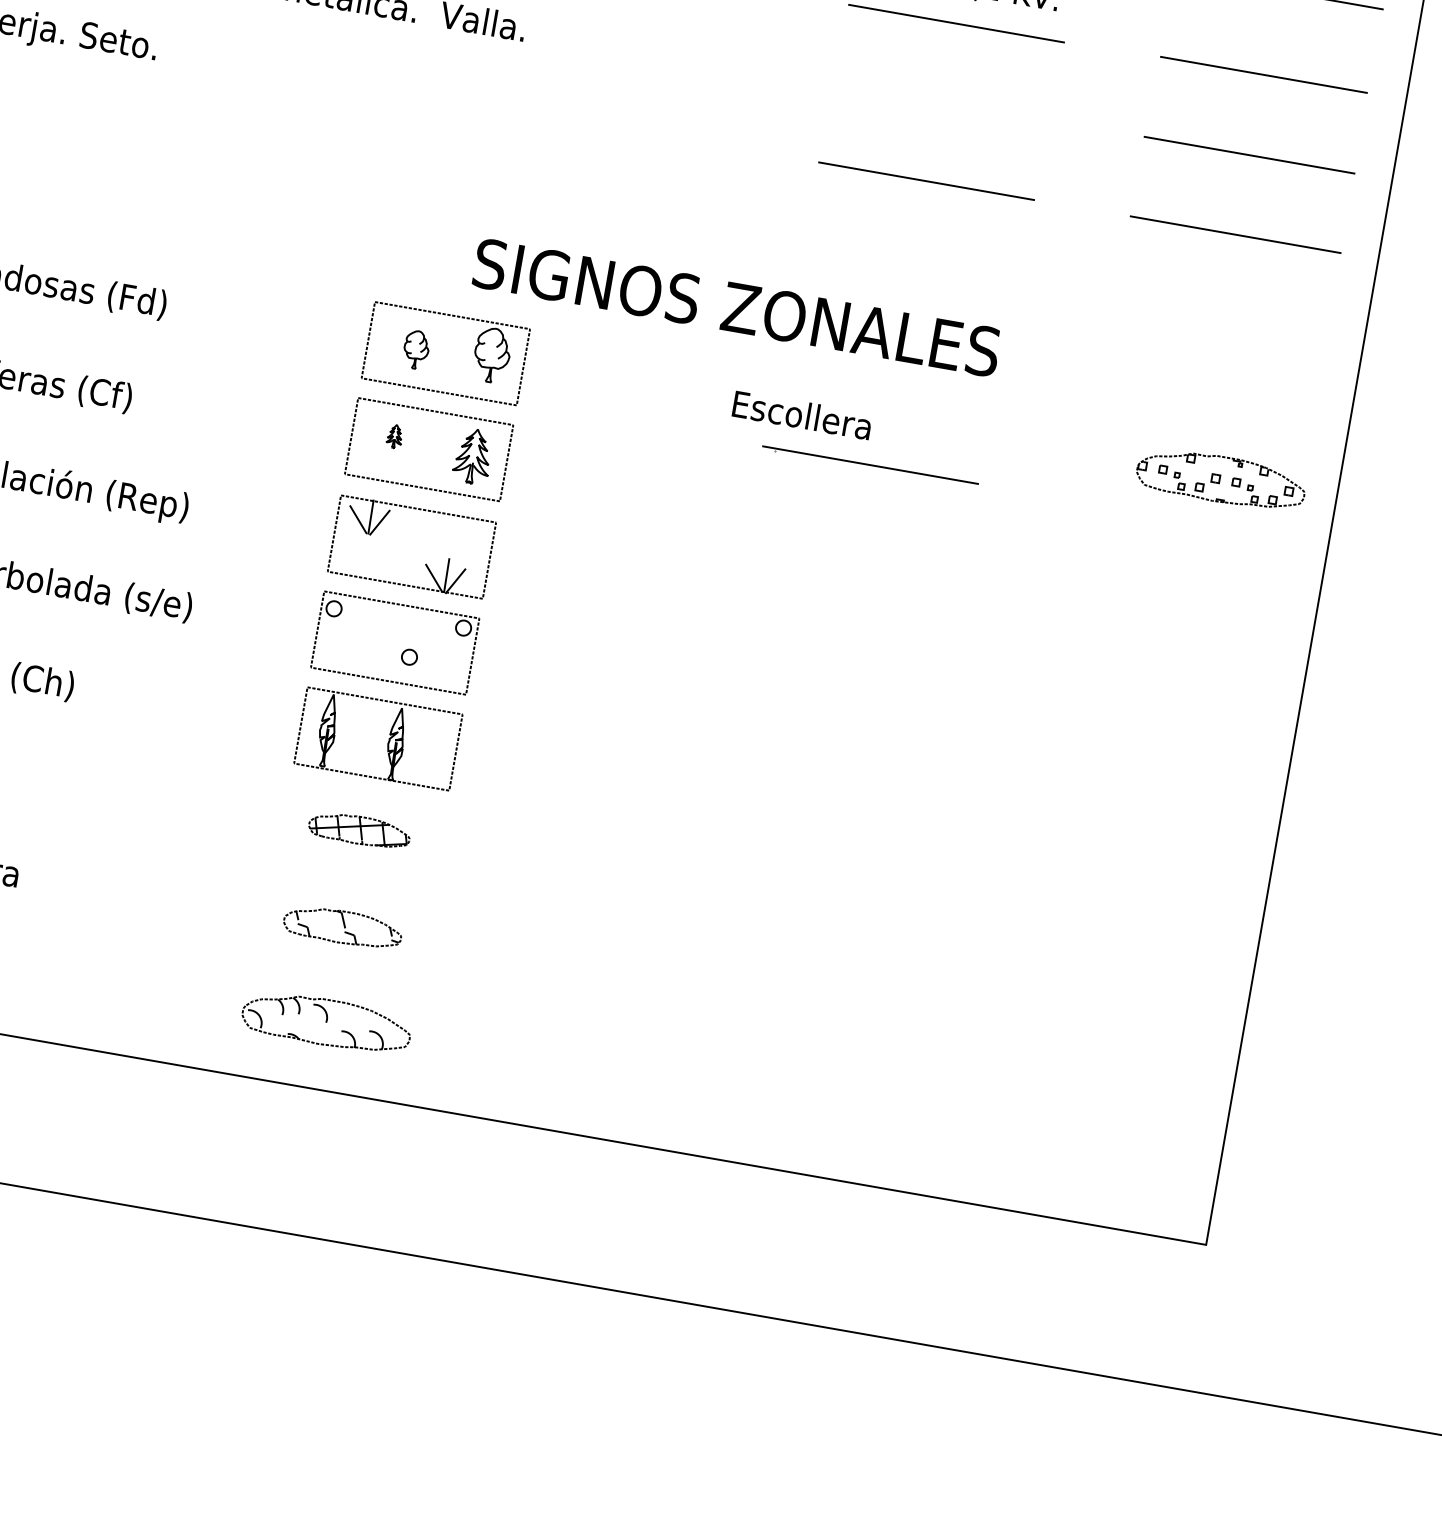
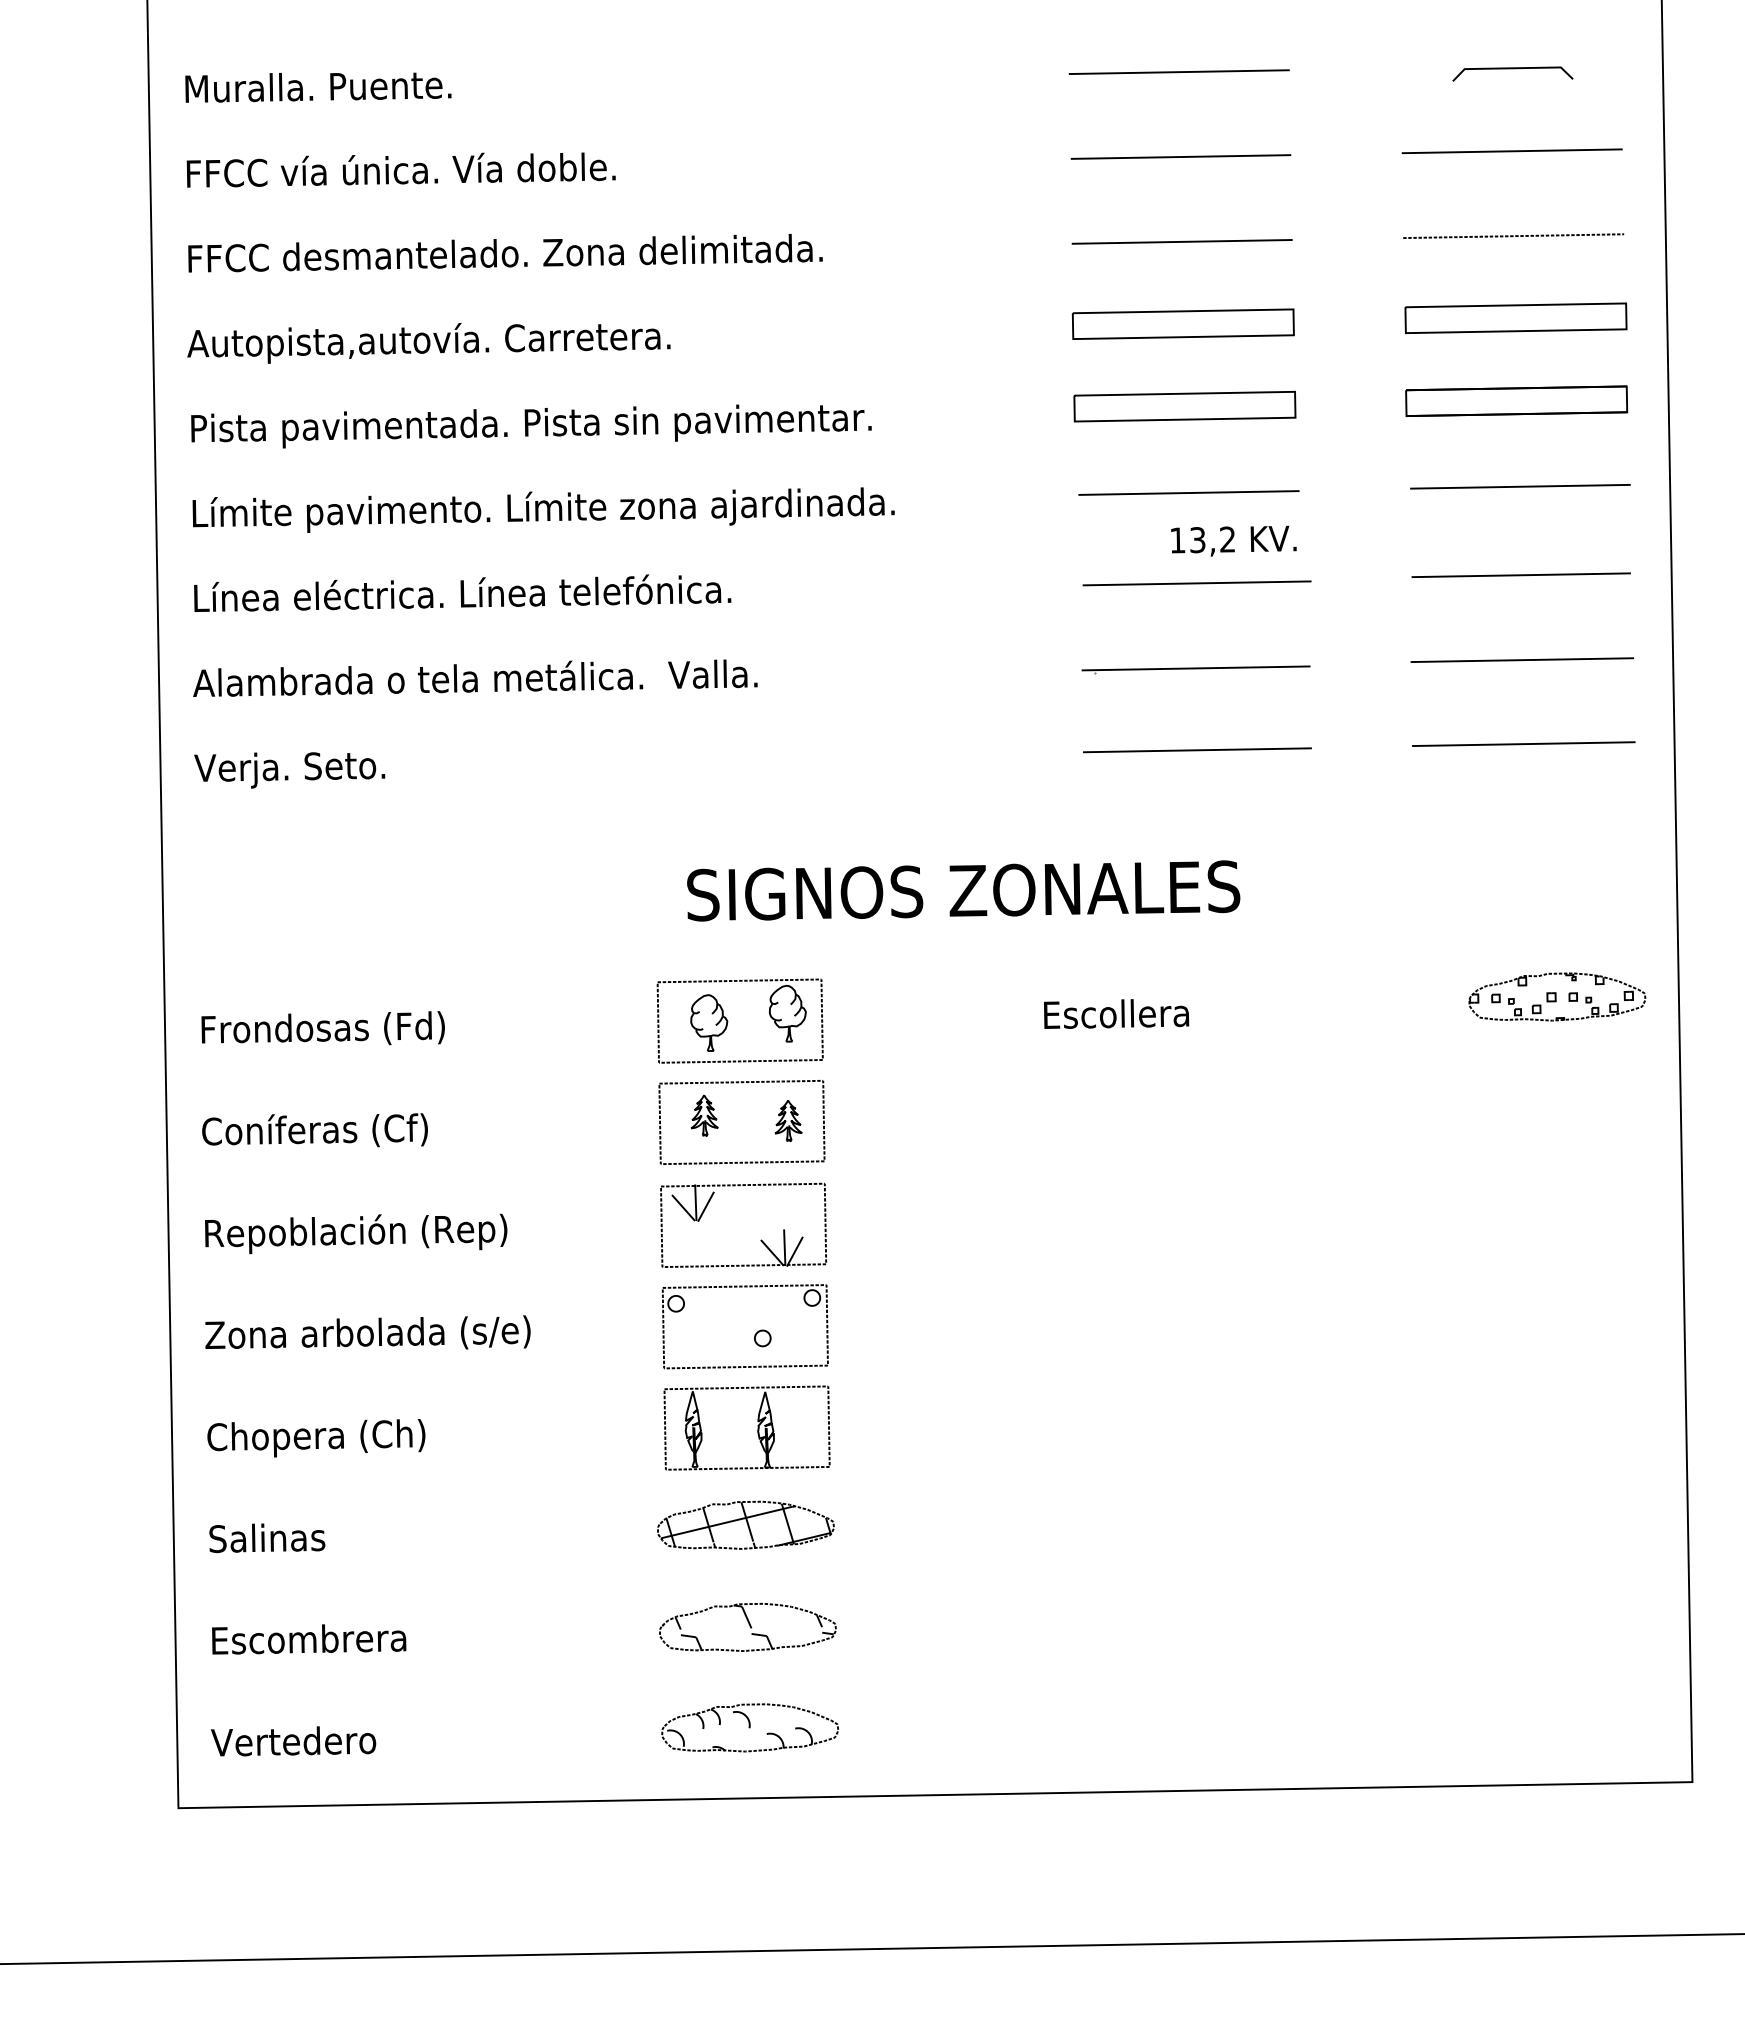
text: (736, 307) -> (963, 890), moved
part: (416, 349) -> (709, 1022), size x1.43
part: (395, 436) -> (704, 1115), size x1.67
part: (473, 456) -> (788, 1120), size x0.71
part: (869, 466) -> (1195, 669), moved
part: (359, 829) -> (745, 1524), size x1.67
part: (342, 927) -> (747, 1627), size x1.43

